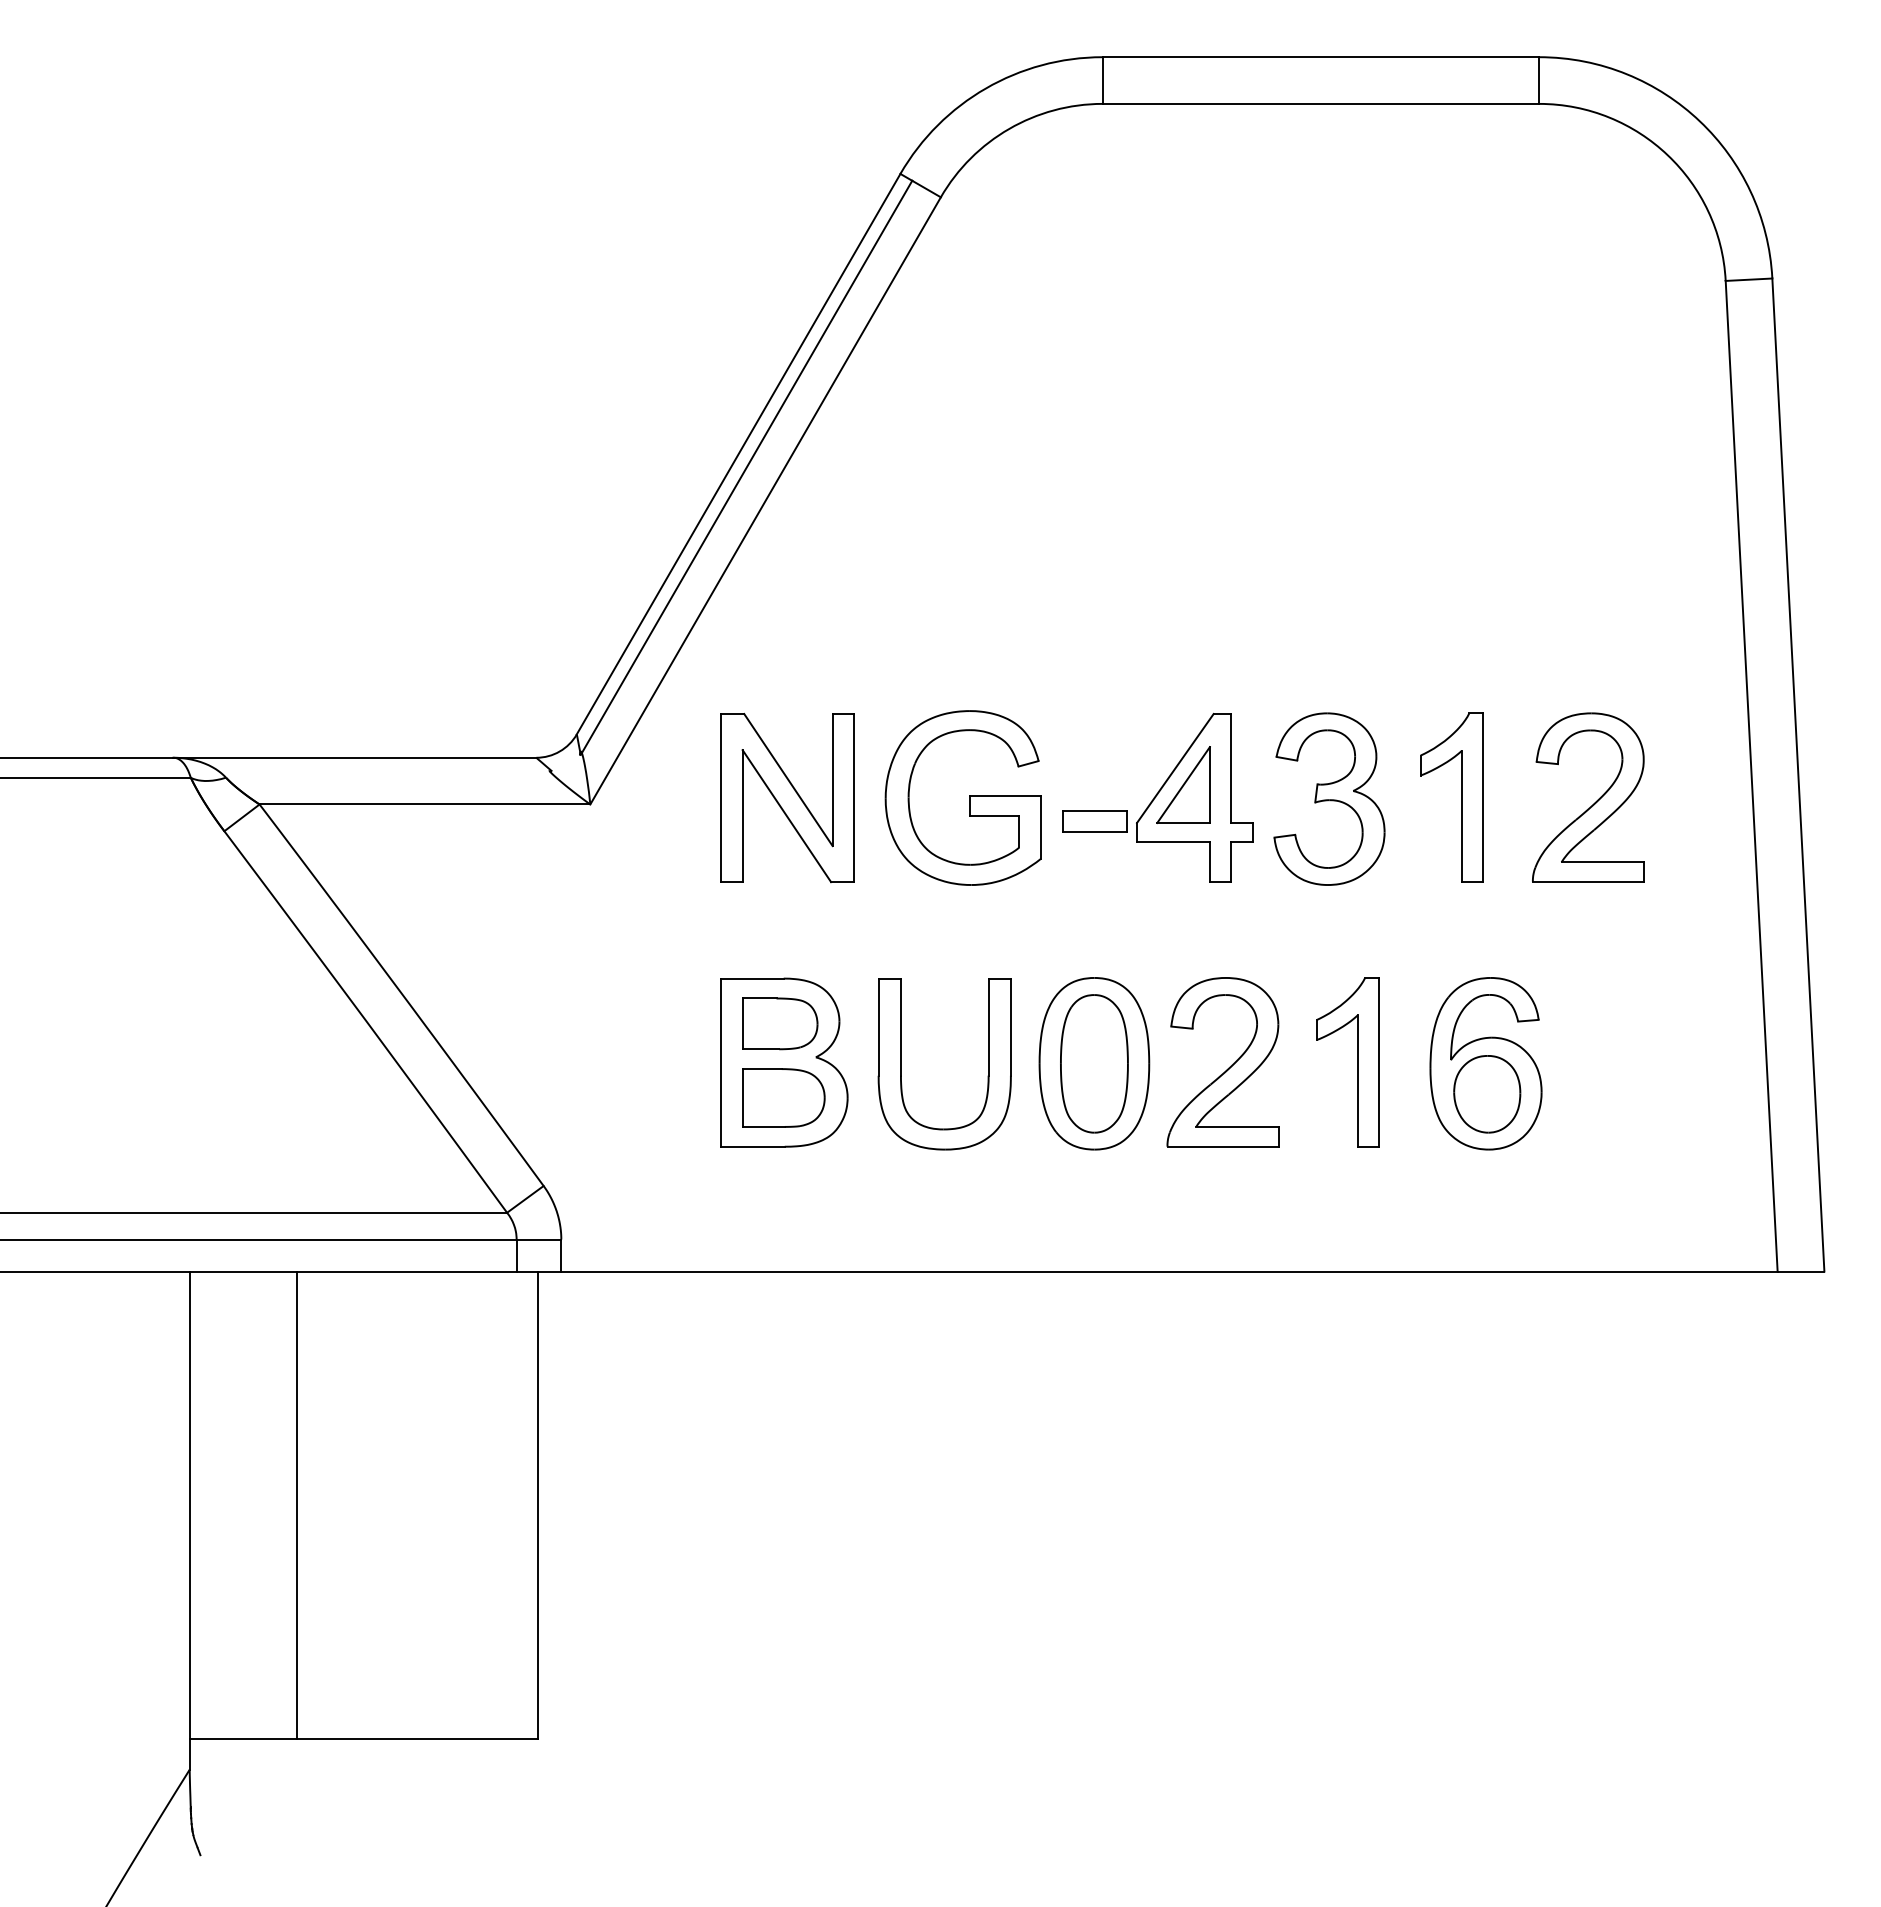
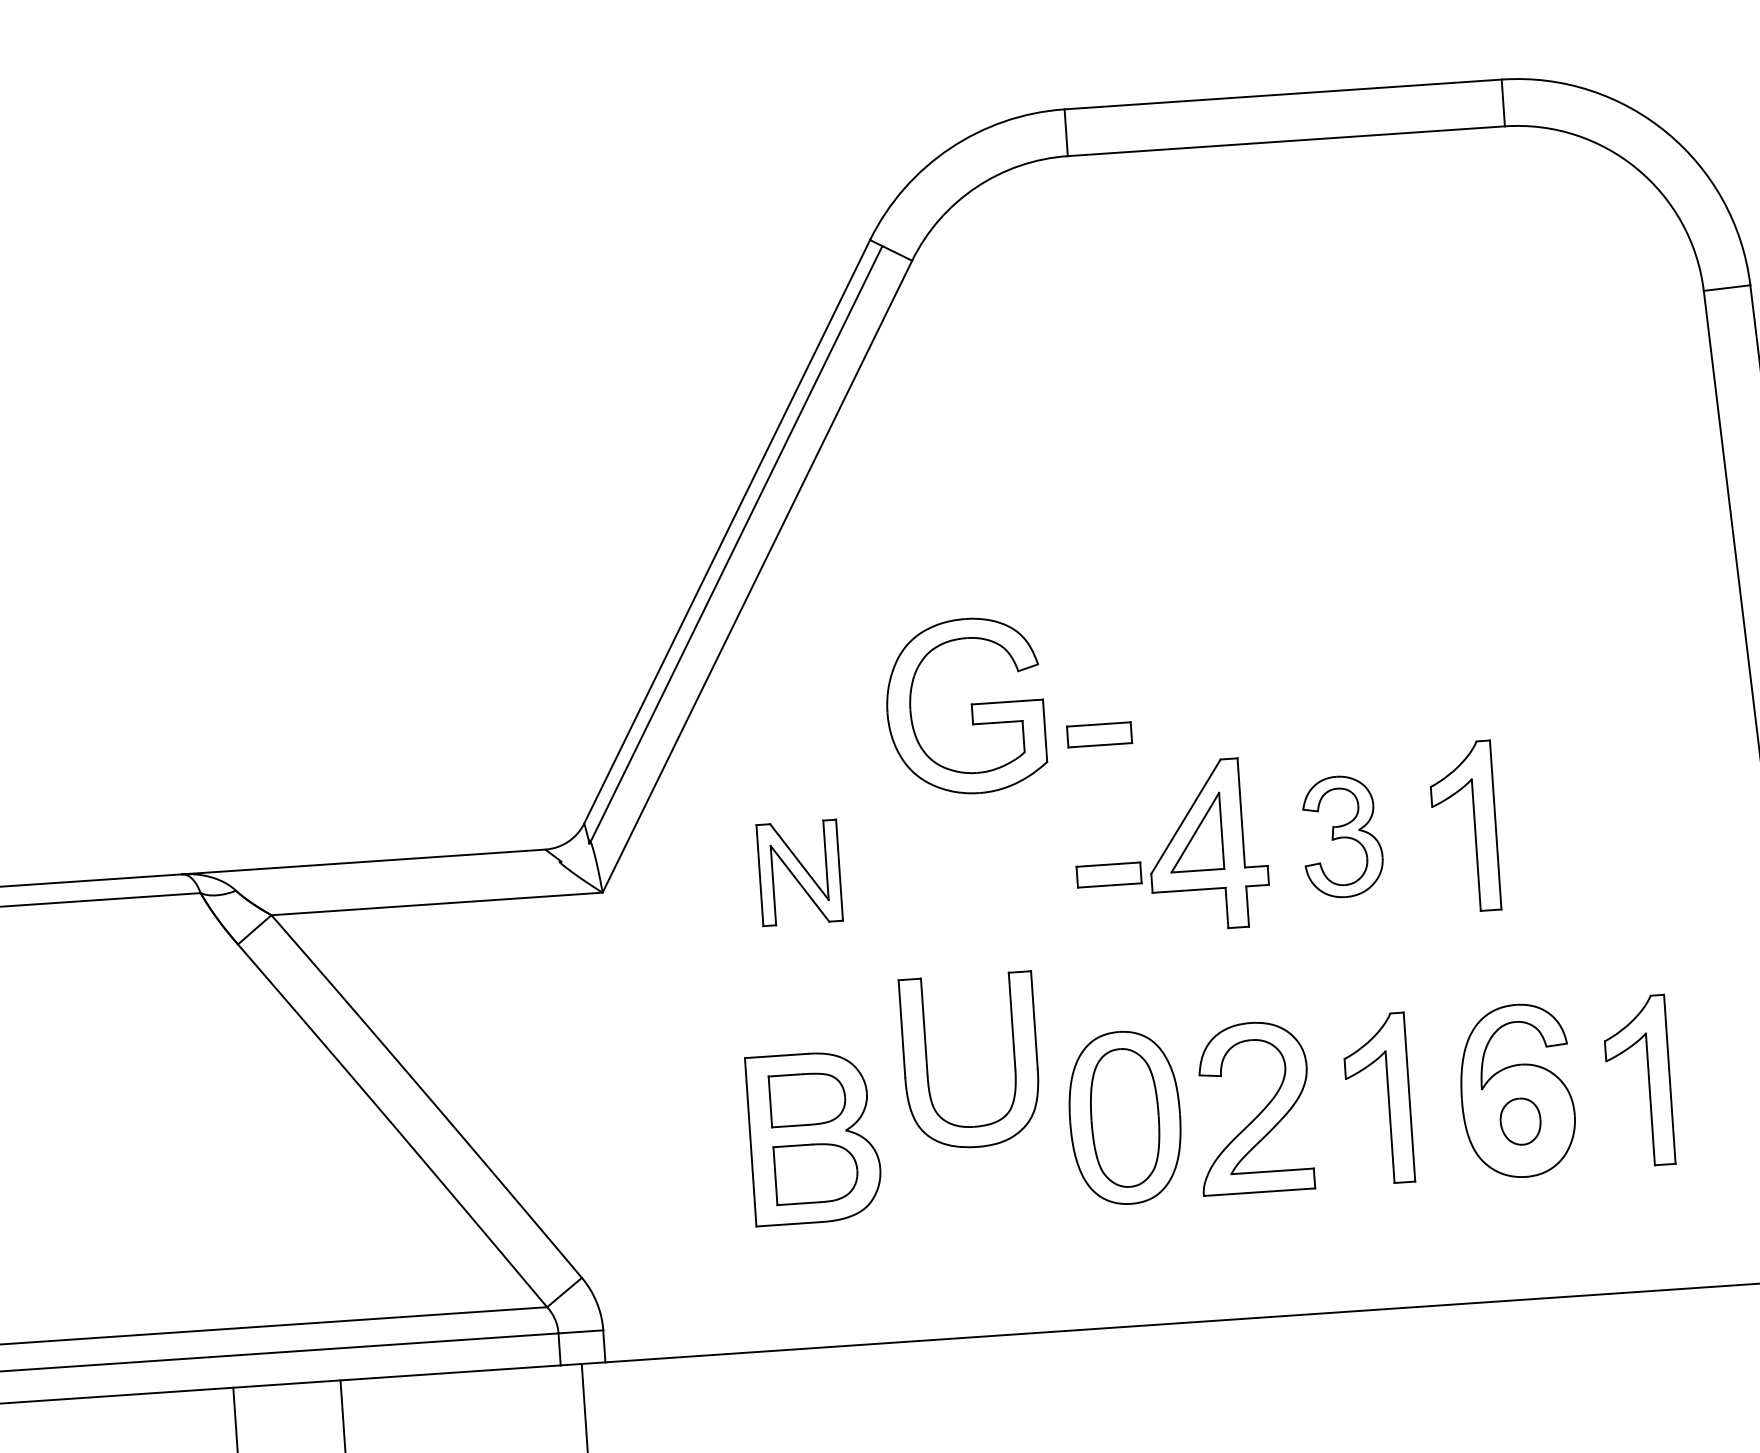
part: (1094, 681) -> (1099, 735), added
part: (969, 797) -> (971, 705), moved
part: (787, 798) -> (799, 873), size x0.6
part: (1329, 798) -> (1342, 836), size x0.7
part: (1594, 802) -> (1608, 822), removed
part: (1617, 1062) -> (1648, 1080), added
part: (901, 1064) -> (927, 1064), moved
part: (1487, 1094) -> (1520, 1121), size x0.6

